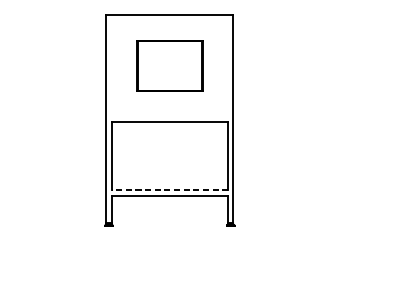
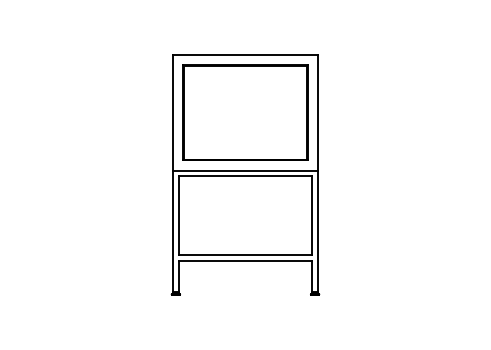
part: (169, 65) -> (245, 112), size x1.67
line: (169, 116) -> (245, 170), added
line: (169, 190) -> (245, 254), dashed -> solid

